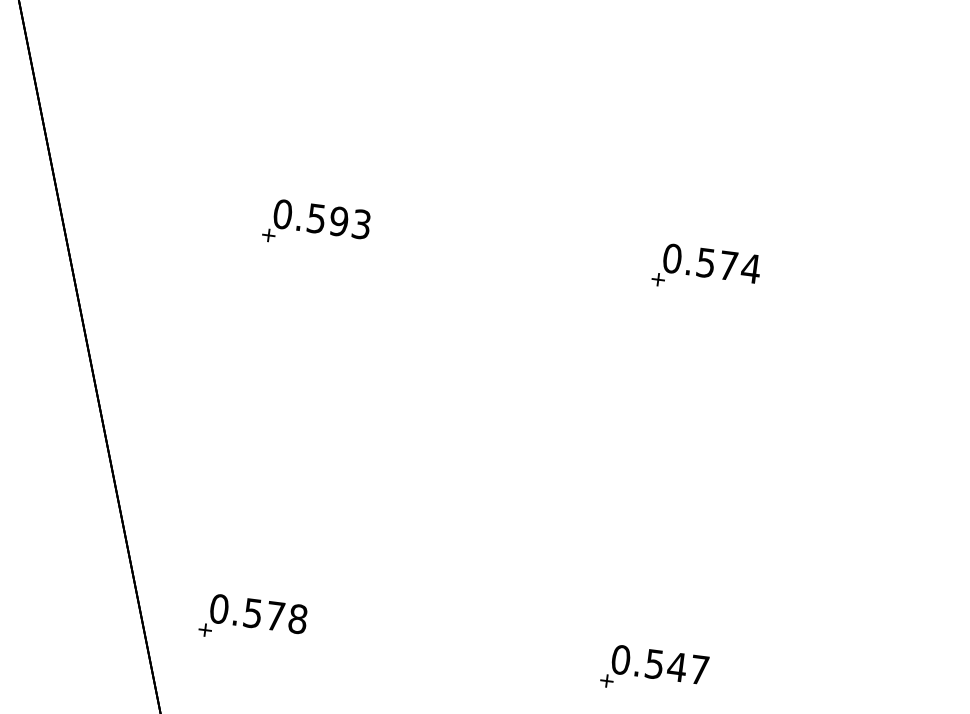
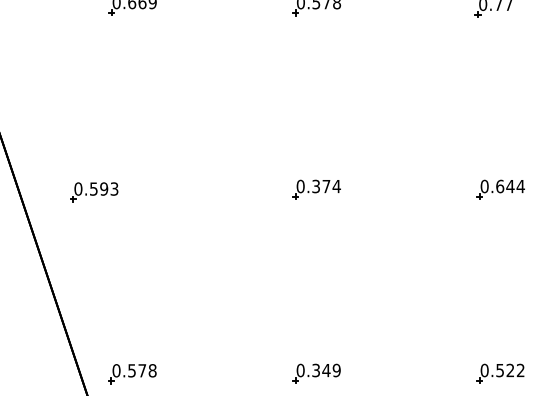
part: (316, 226) -> (94, 192), moved
text: (704, 260) -> (315, 185), 0.574 -> 0.374
text: (677, 667) -> (326, 370), 0.547 -> 0.349

